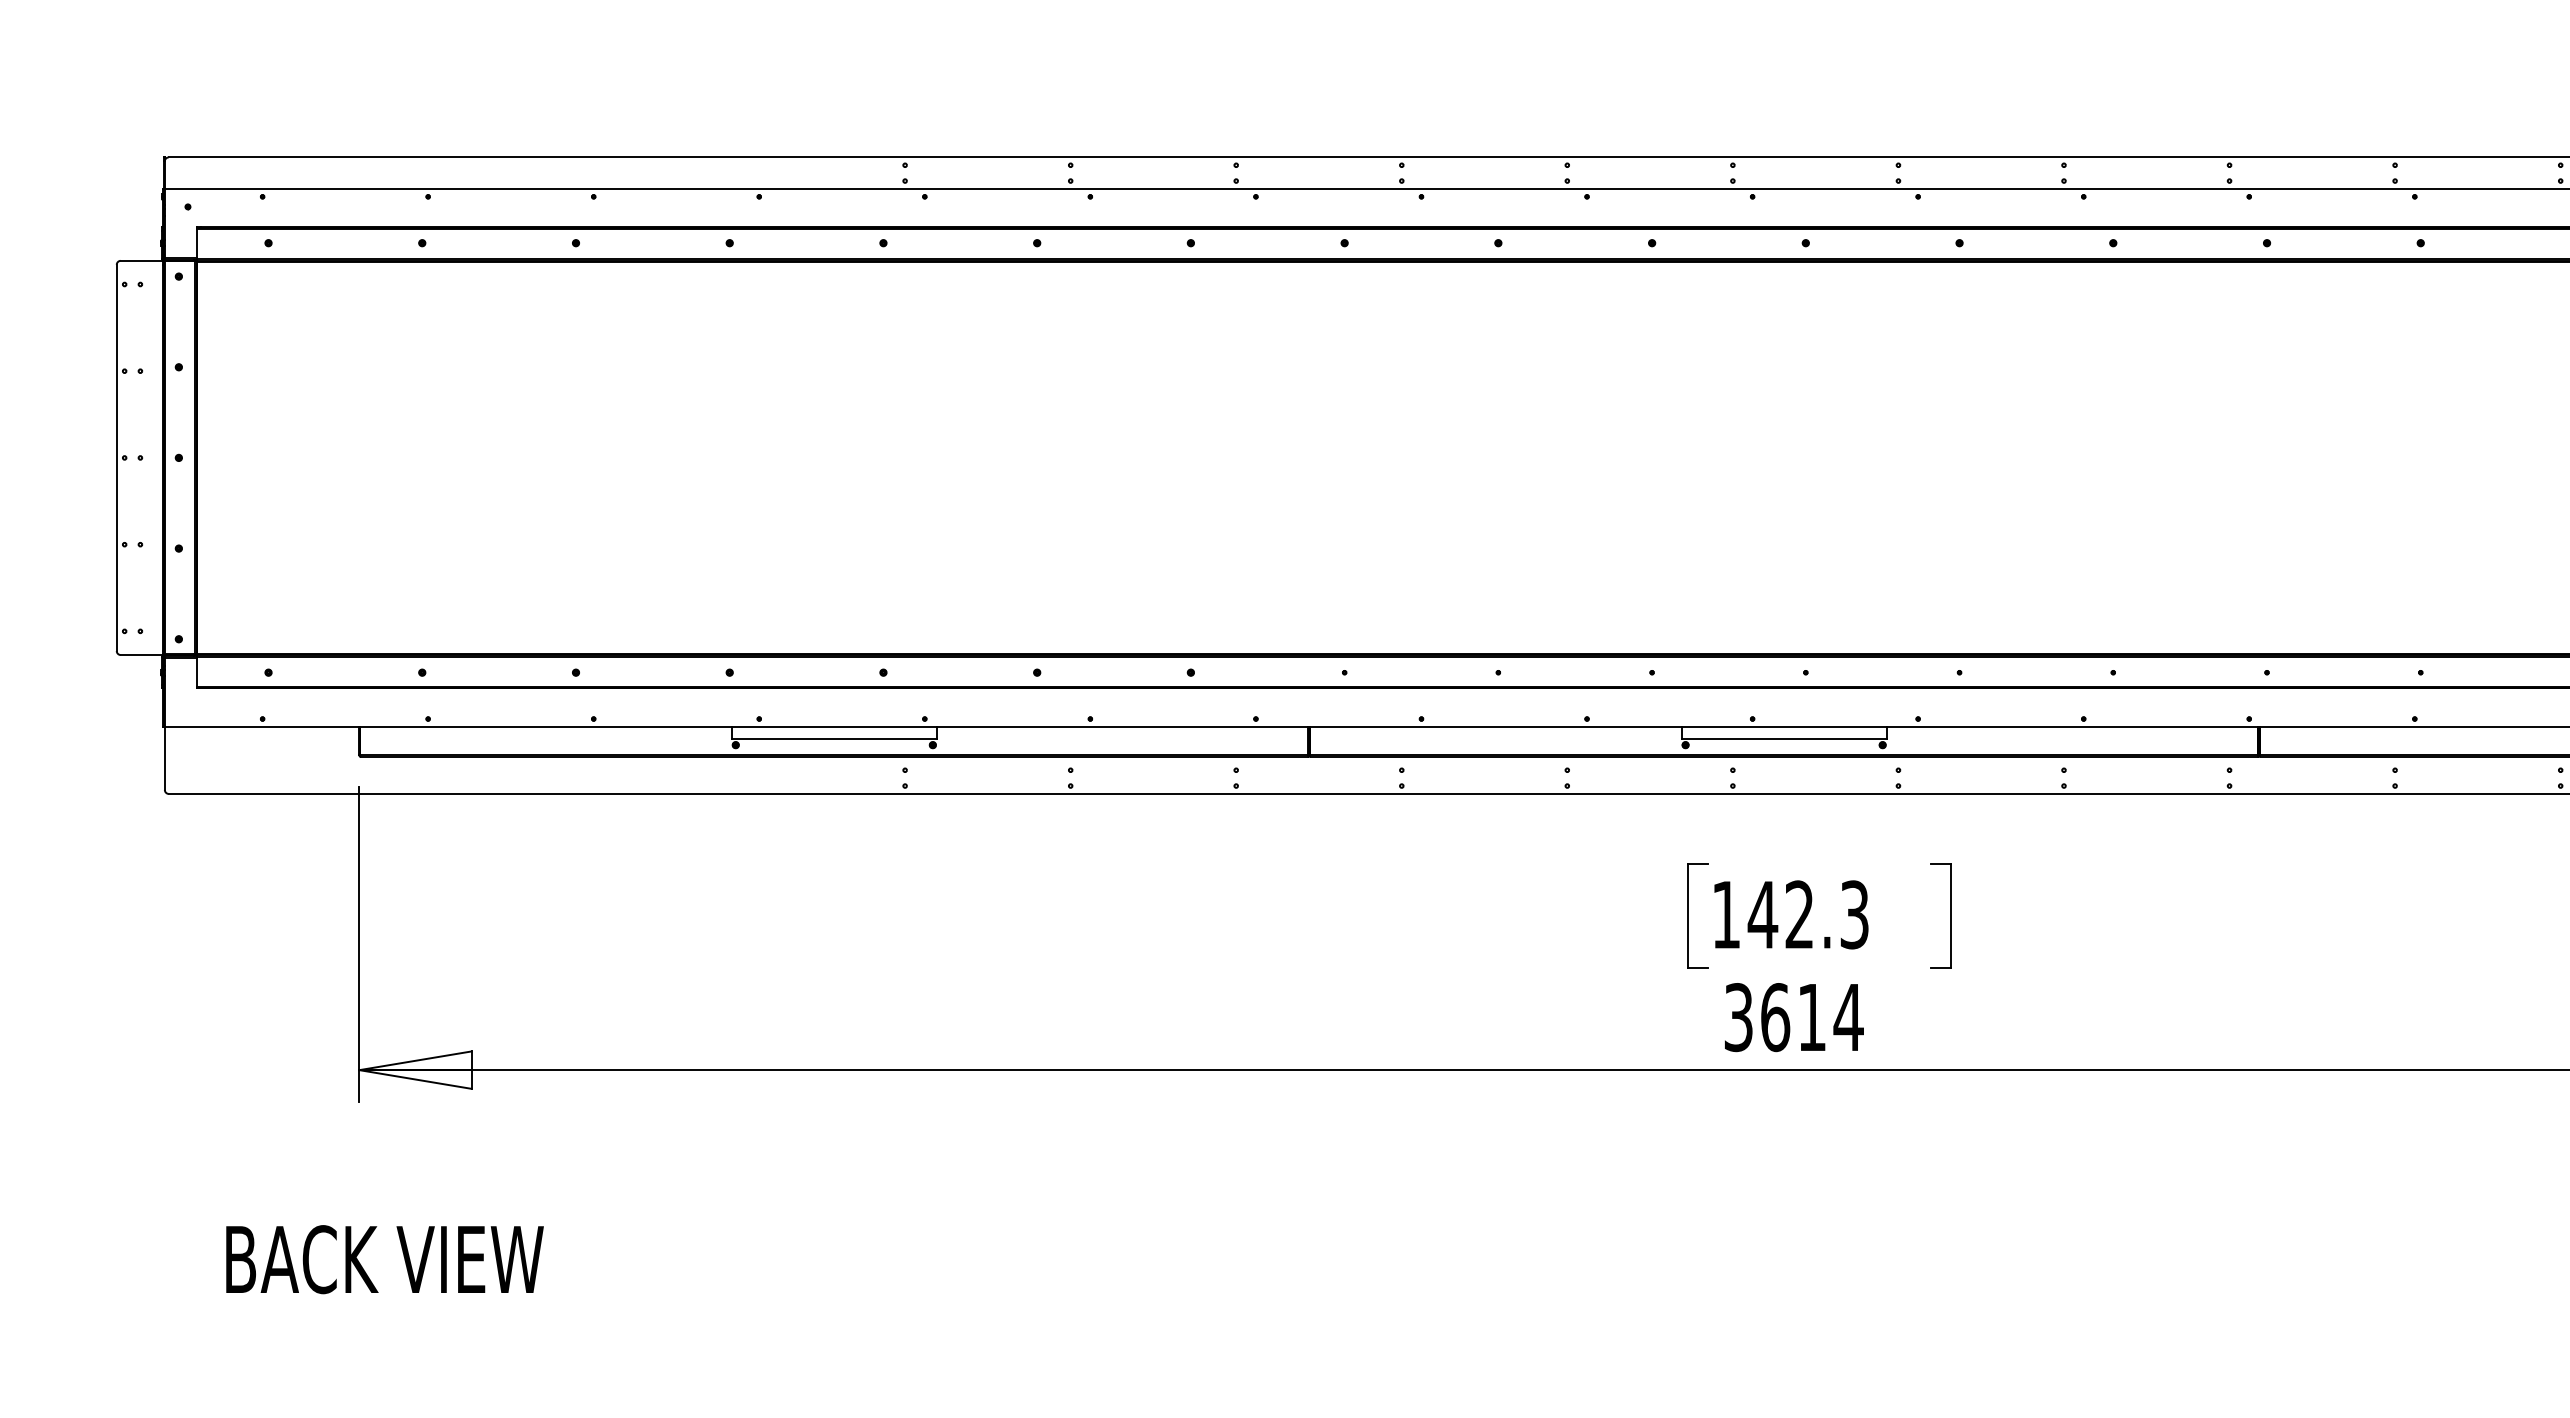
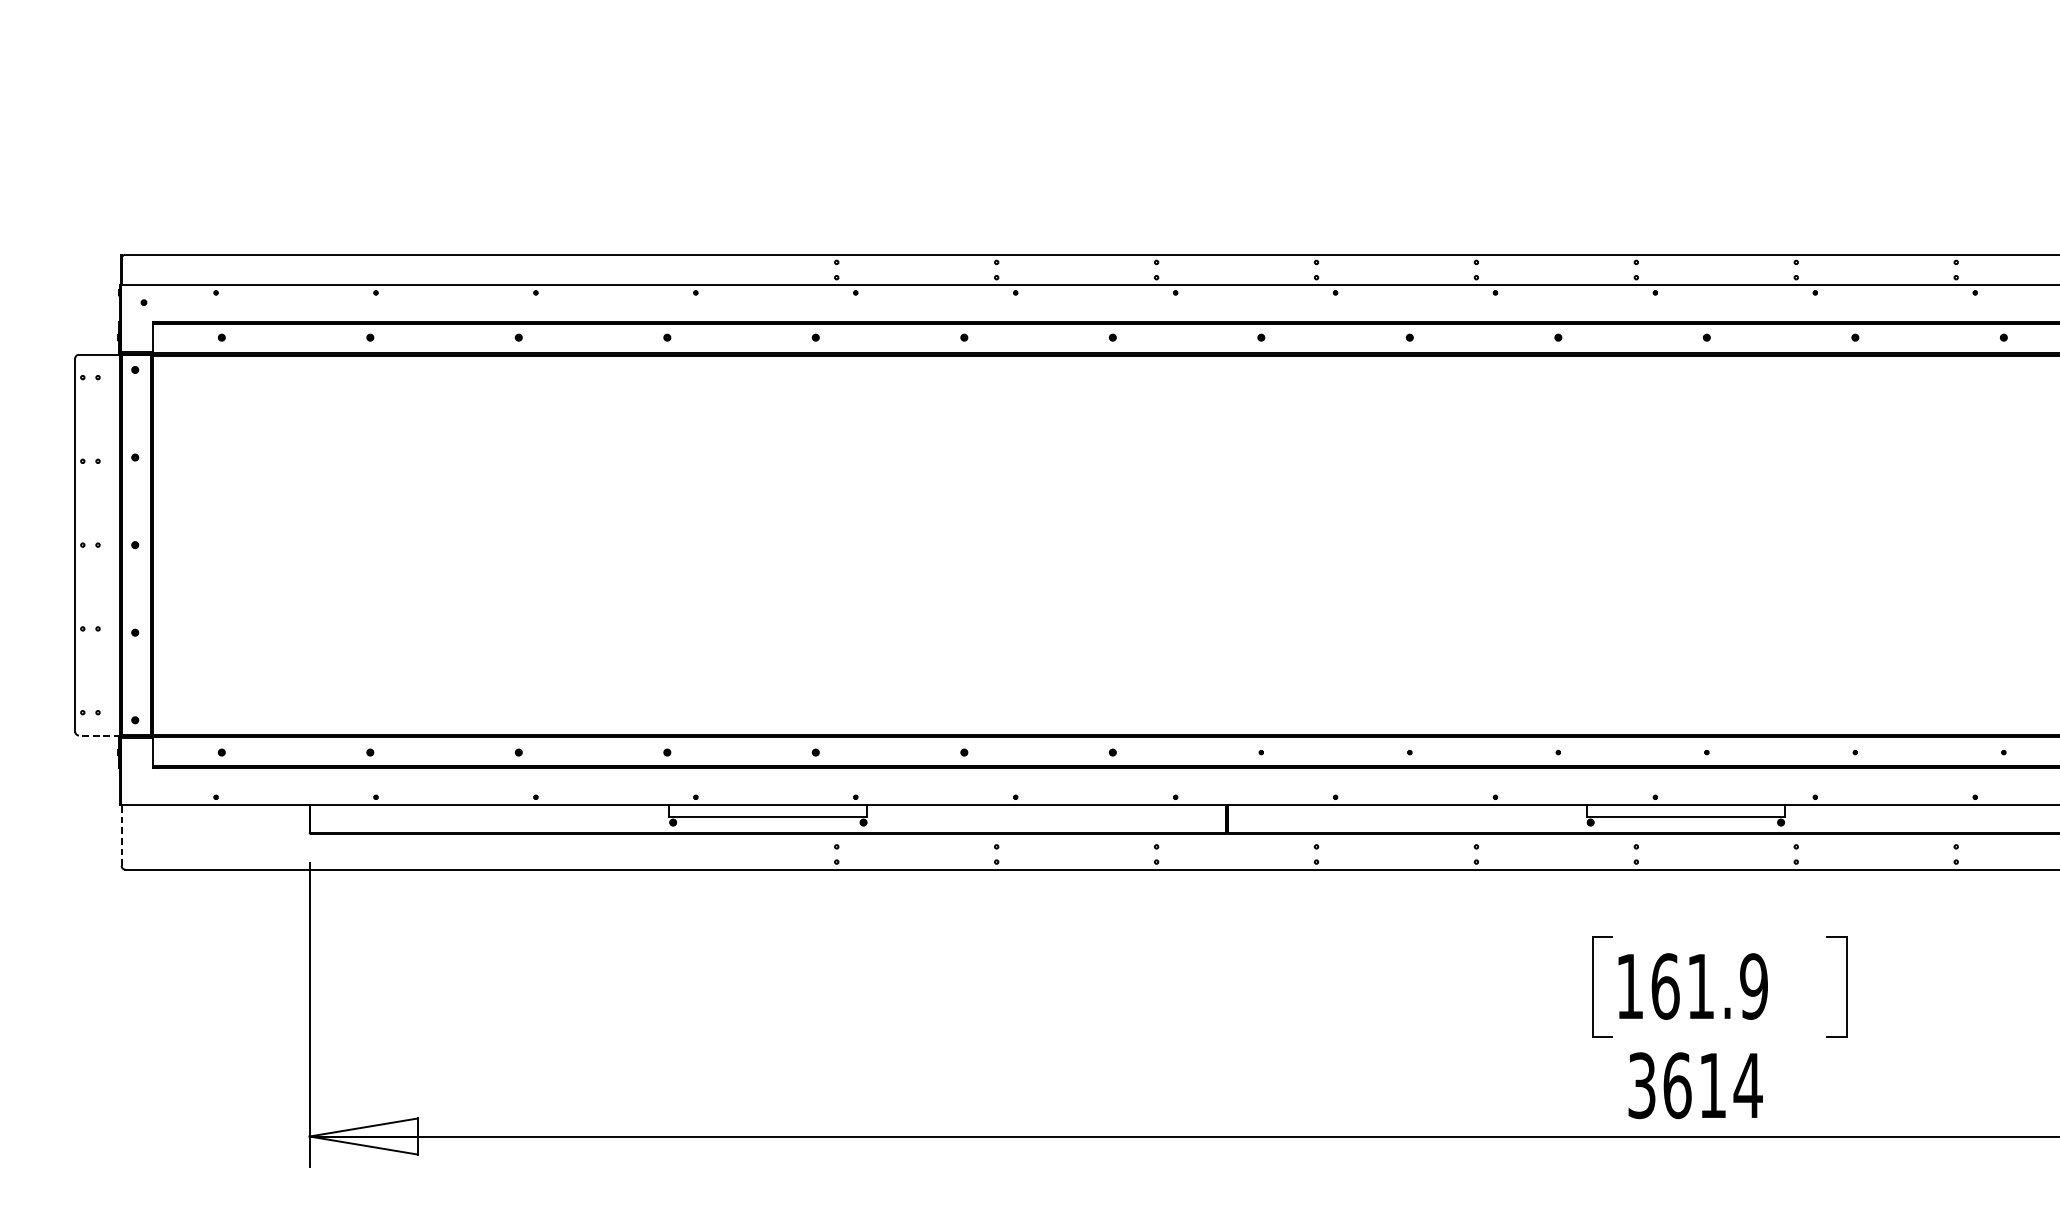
line: (142, 655) -> (100, 735), solid -> dashed
line: (164, 758) -> (121, 835), solid -> dashed
text: (1808, 914) -> (1709, 986), 142.3 -> 161.9

